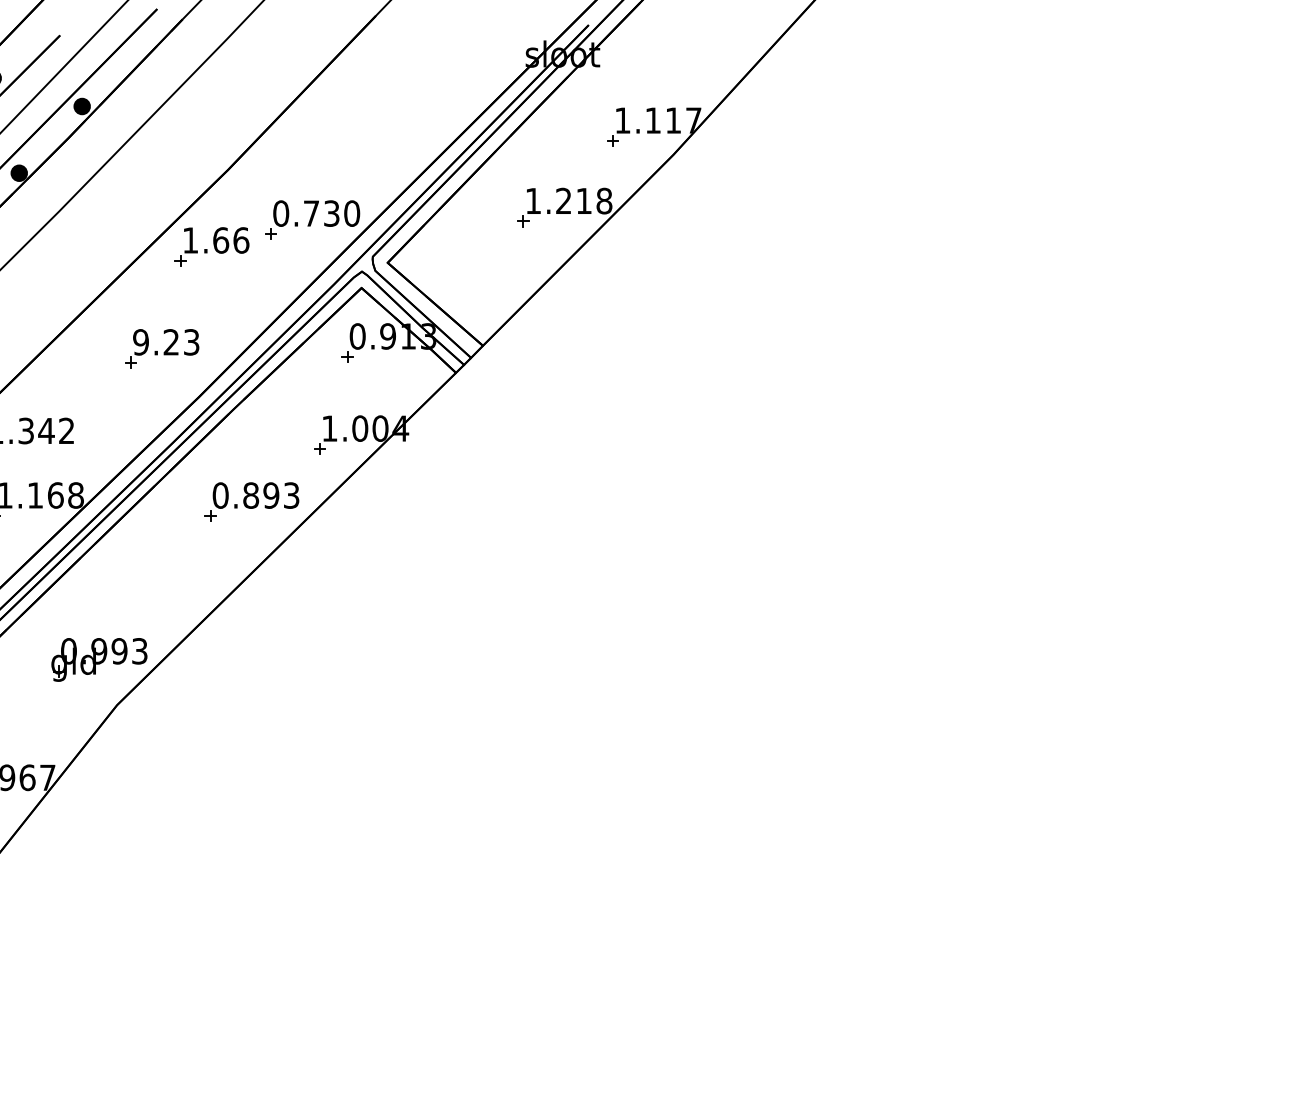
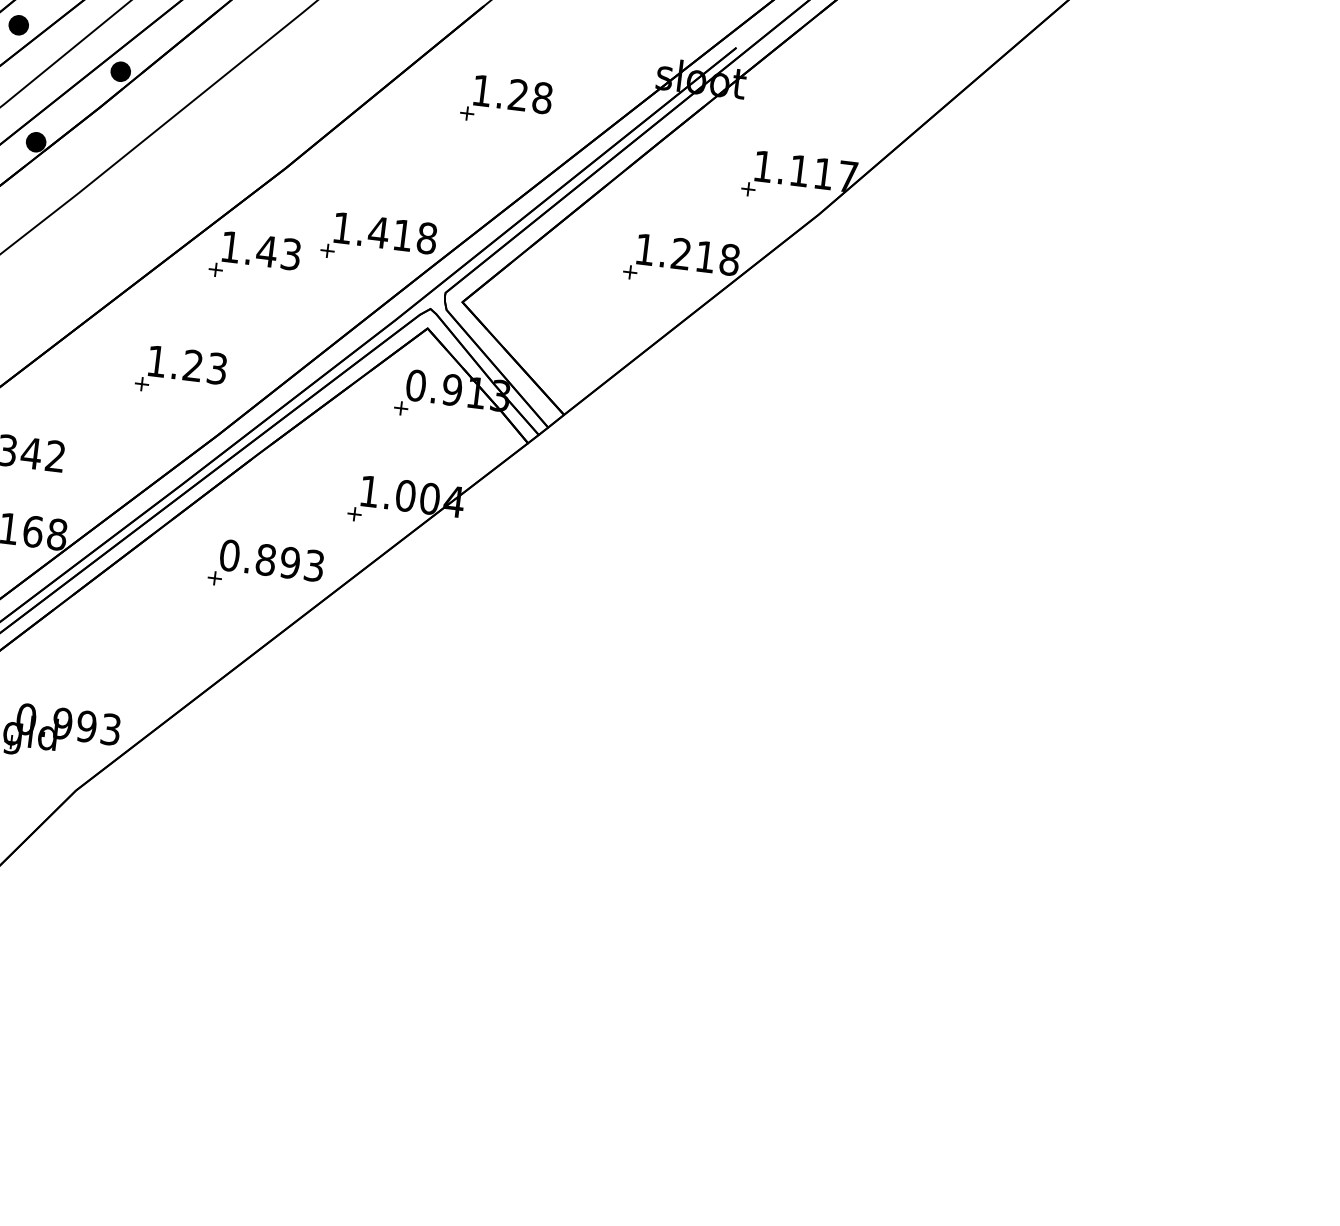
part: (404, 92) -> (507, 101), added
text: (316, 213) -> (384, 233), 0.730 -> 1.418
text: (230, 240) -> (278, 252), 1.66 -> 1.43
text: (140, 342) -> (156, 361), 9.23 -> 1.23

